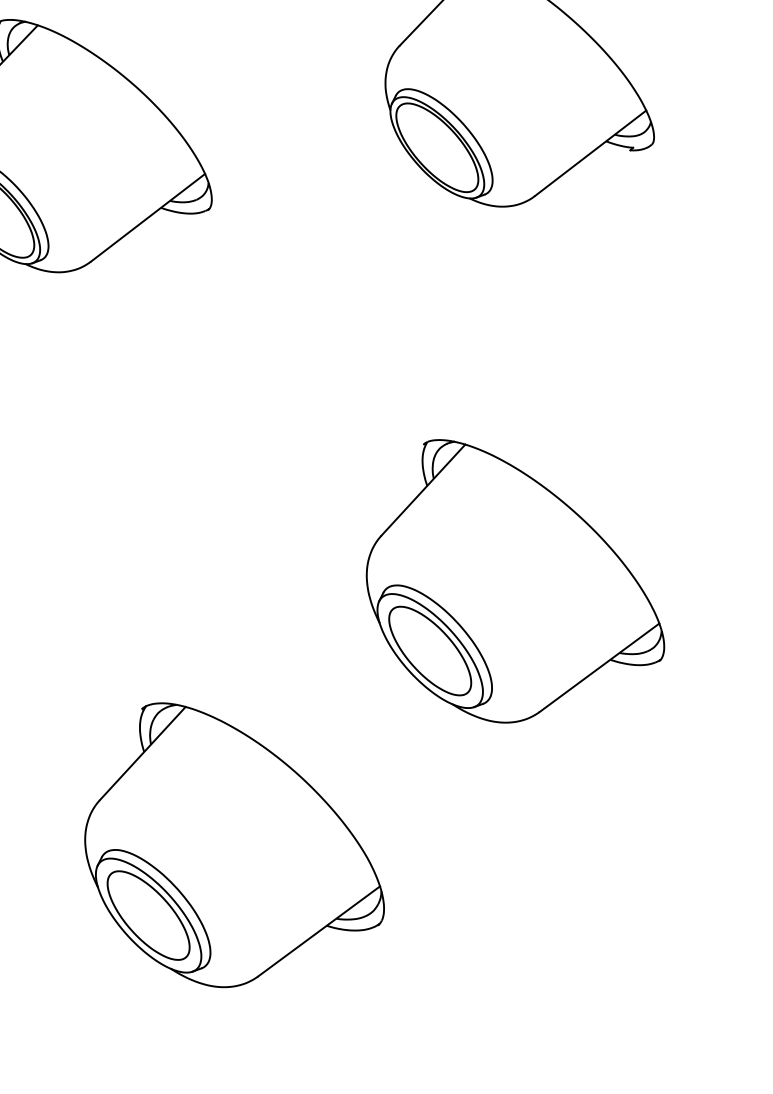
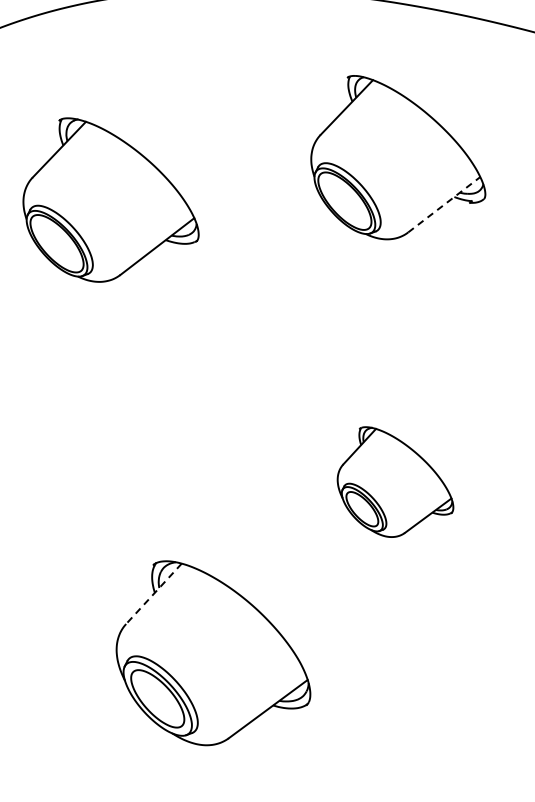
line: (591, 152) -> (444, 204), solid -> dashed
part: (515, 580) -> (395, 481), size x0.6
line: (142, 754) -> (153, 594), solid -> dashed

